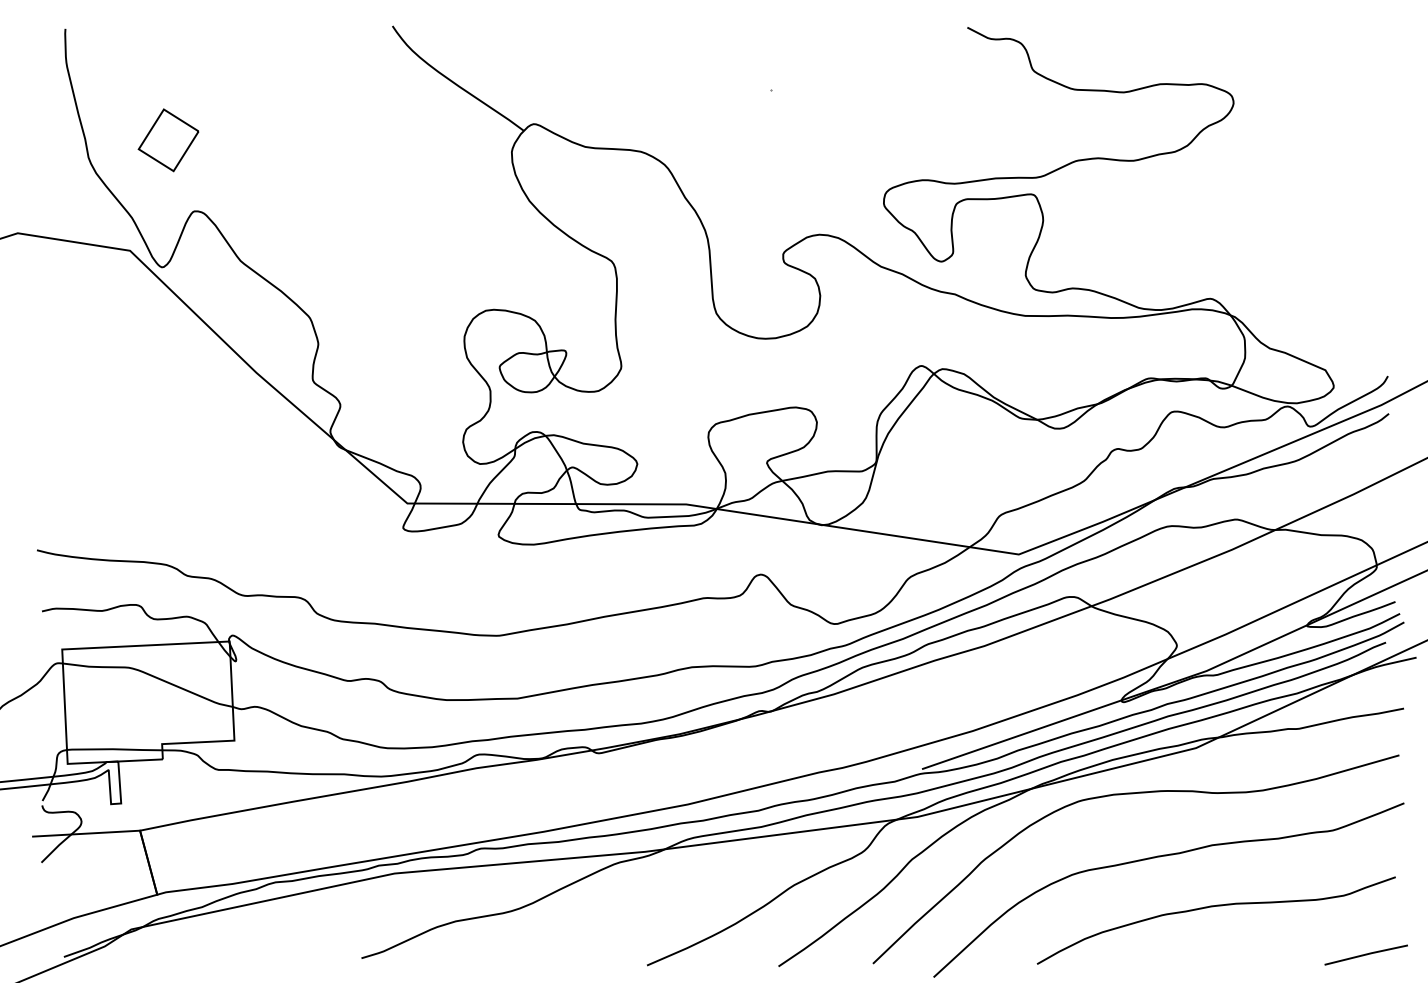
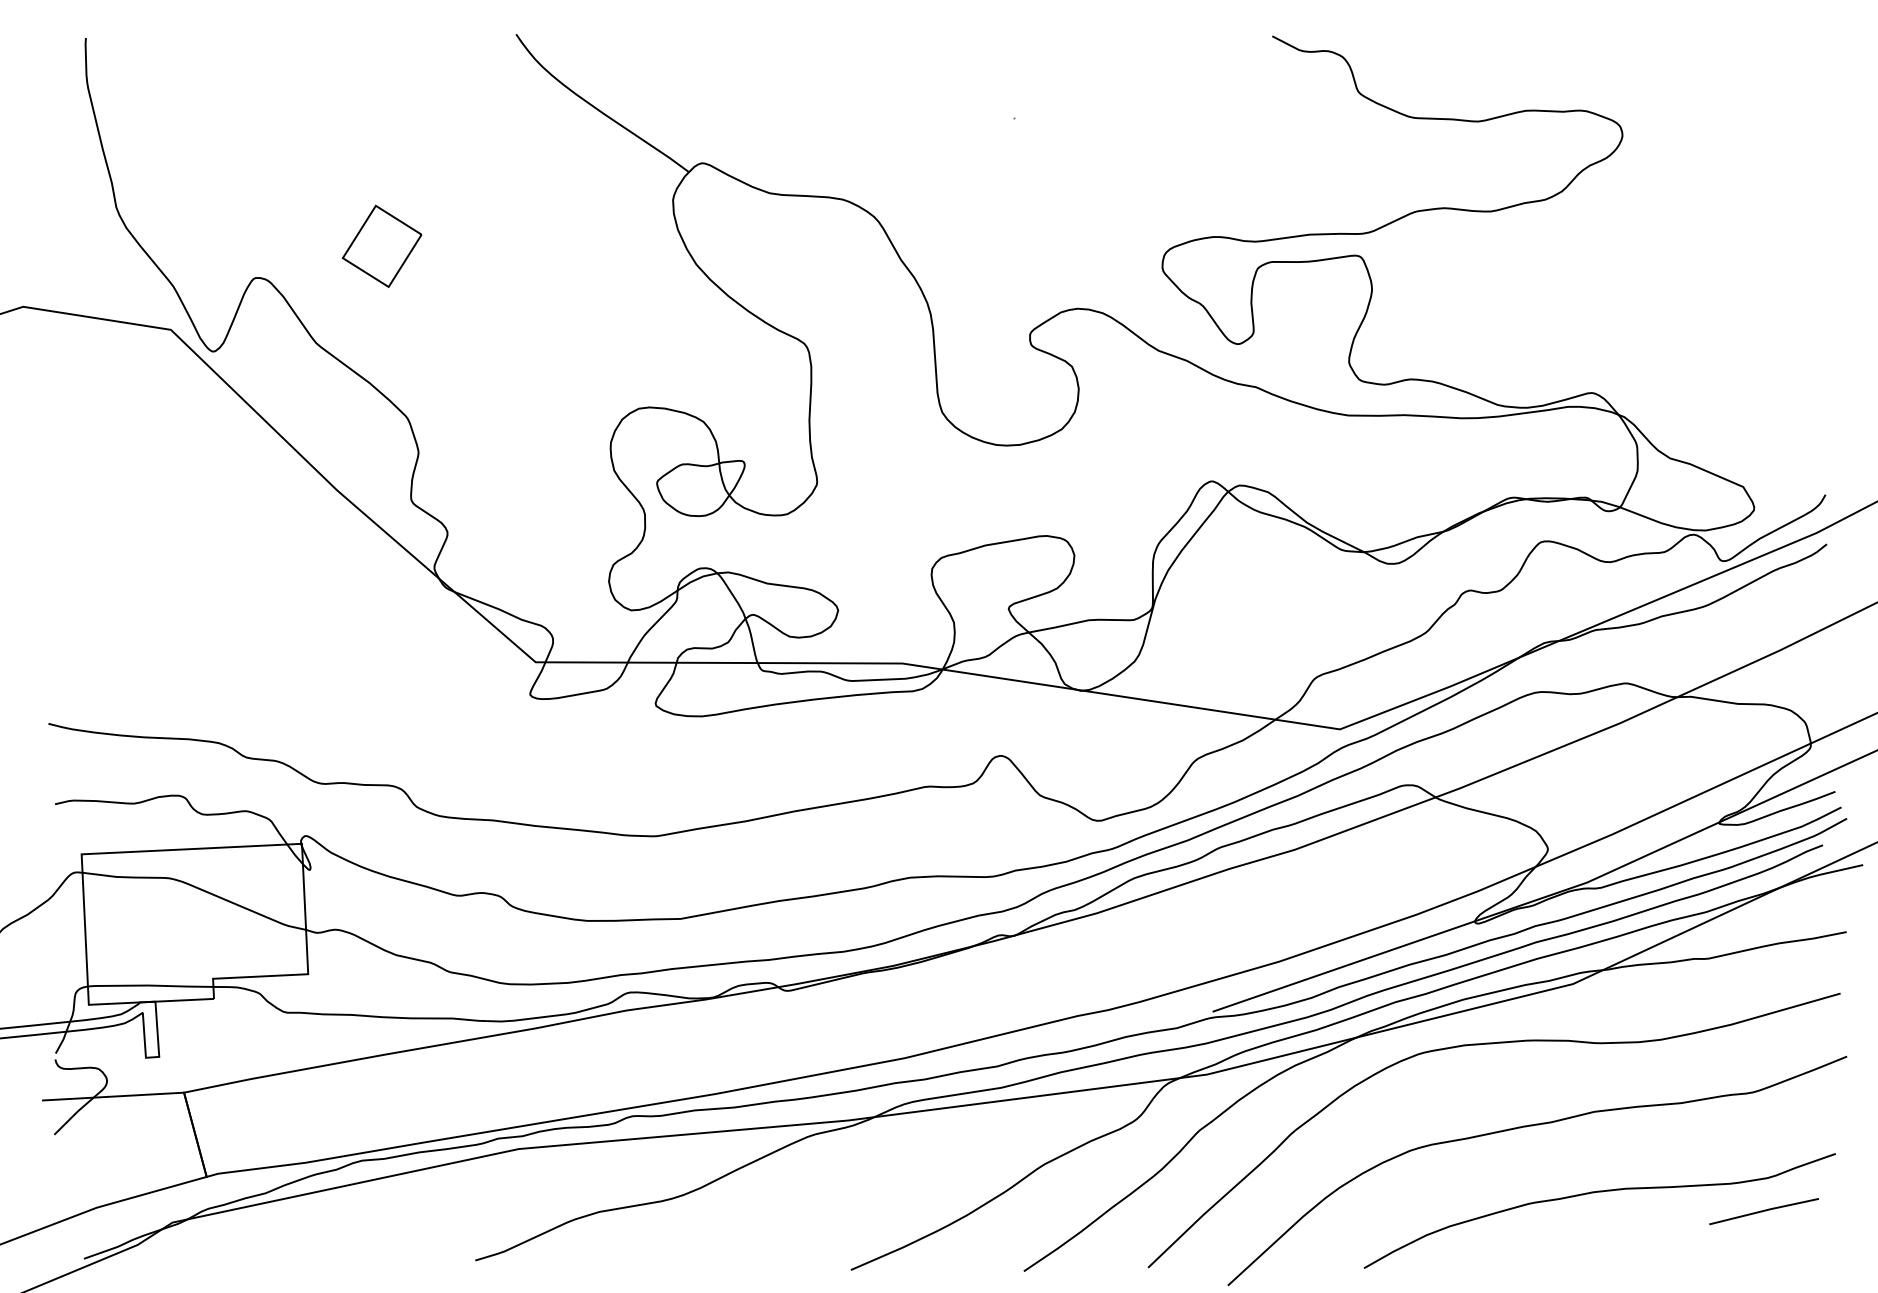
part: (168, 140) -> (381, 246), moved
line: (1365, 954) -> (1763, 1210), moved

